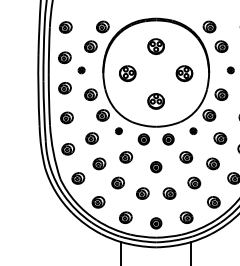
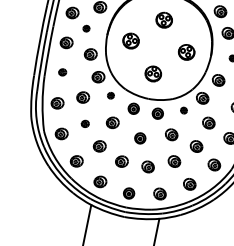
part: (66, 117) -> (62, 71), size x0.6
part: (99, 163) -> (85, 123), size x0.6

